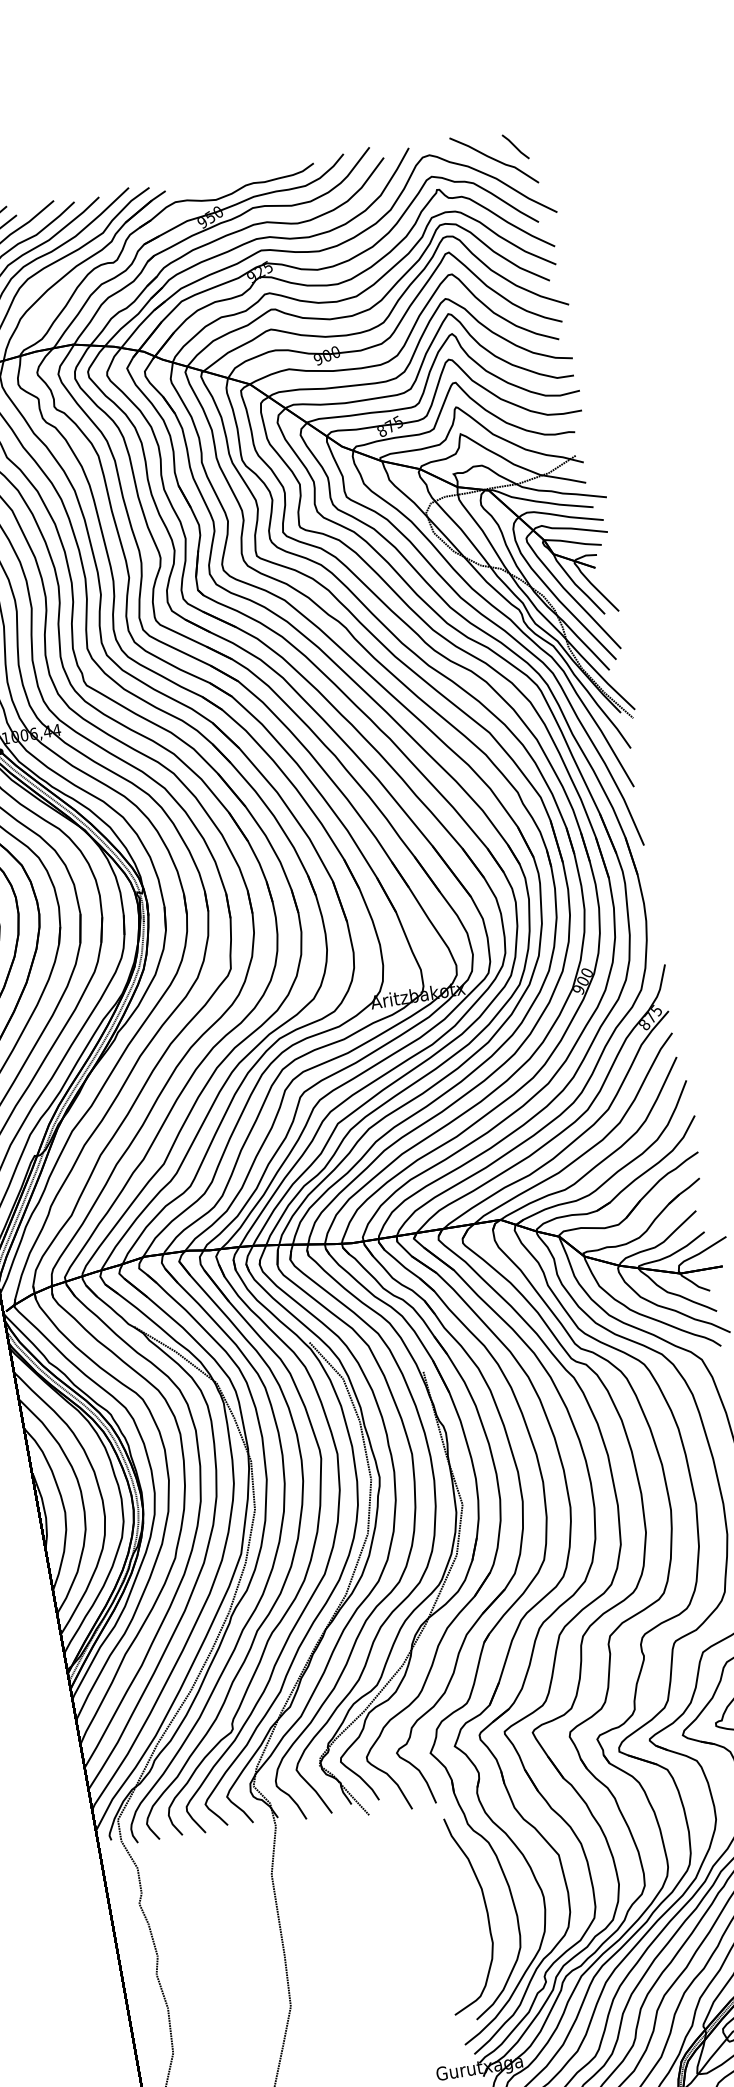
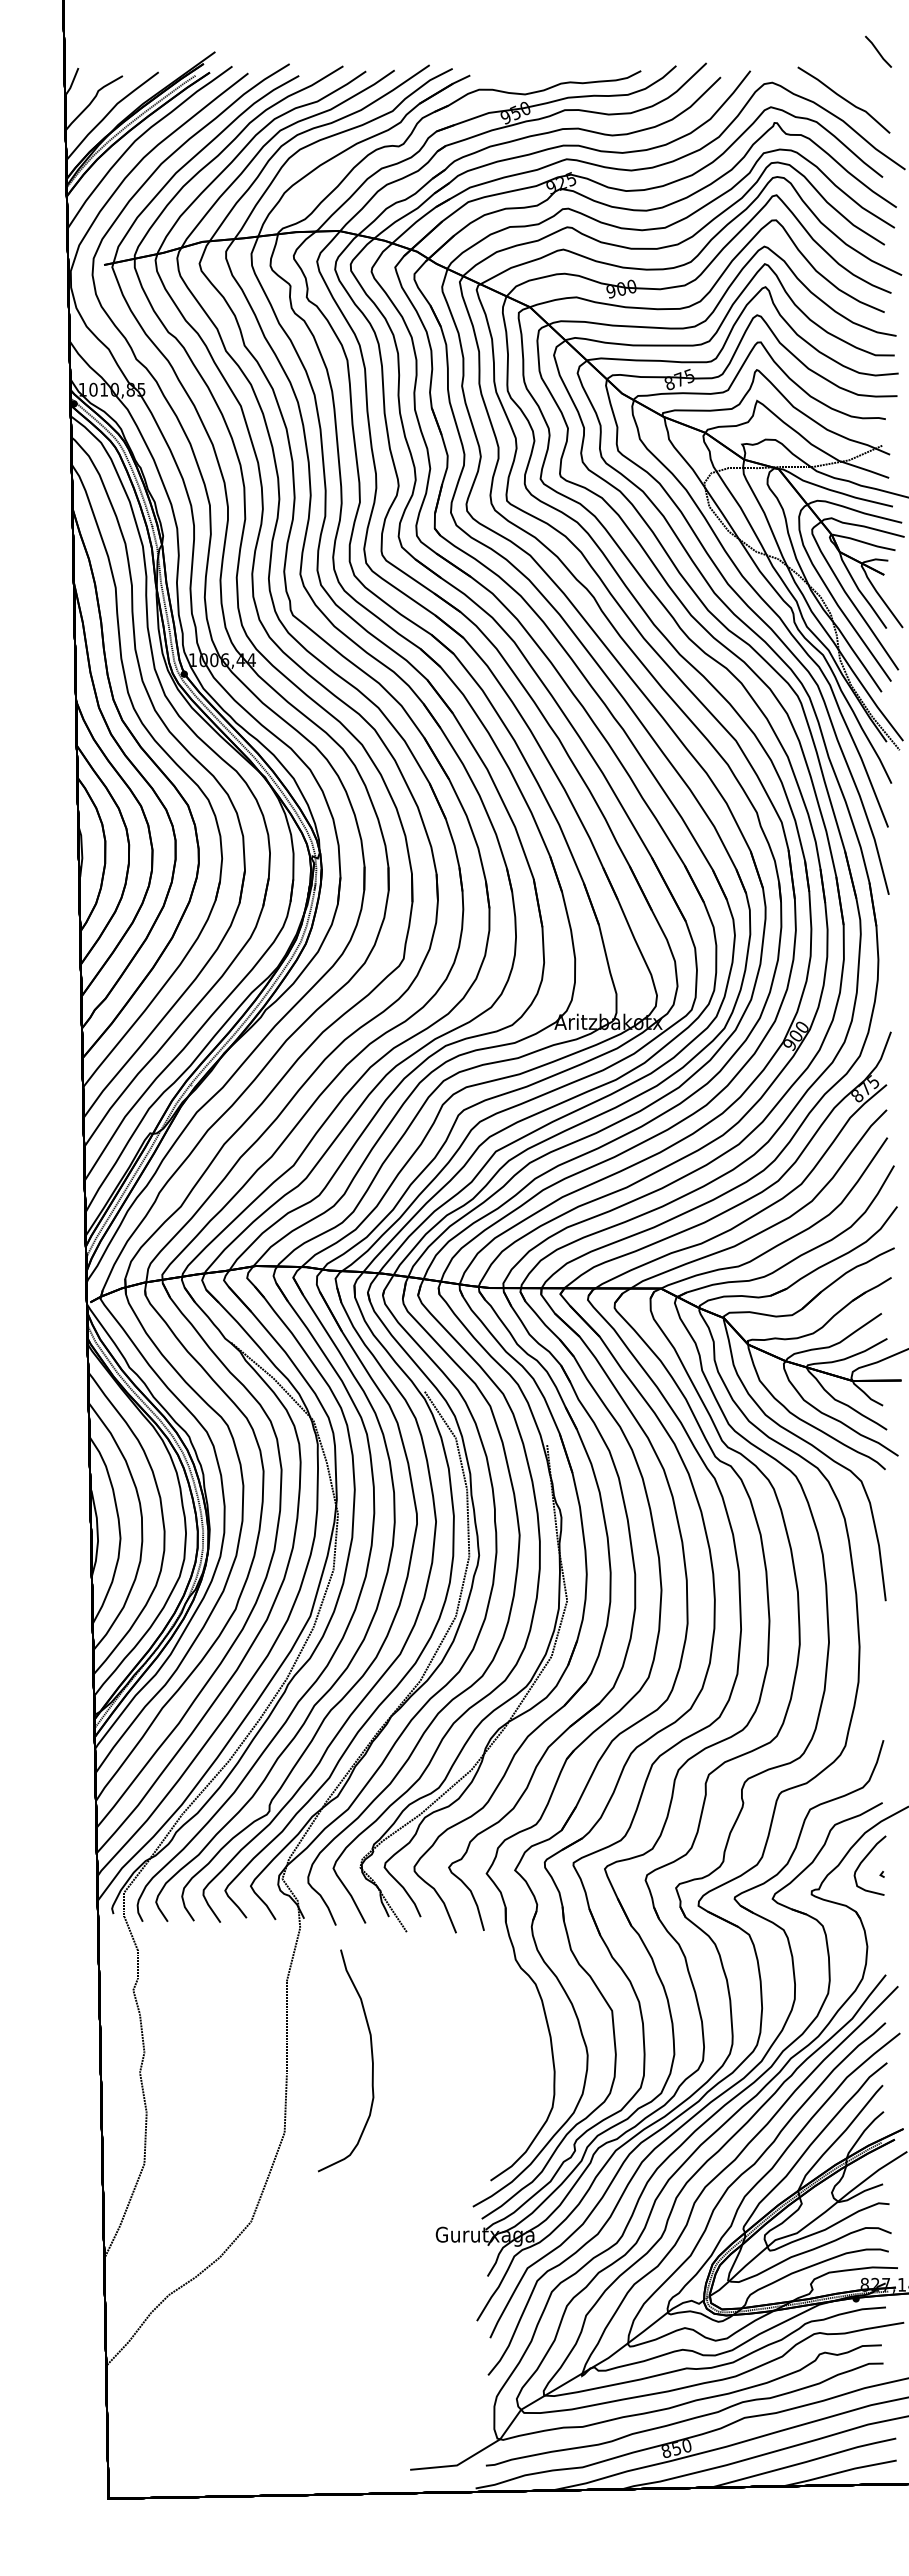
line: (515, 146) -> (878, 51), moved
curve: (486, 1911) -> (371, 2060), moved

